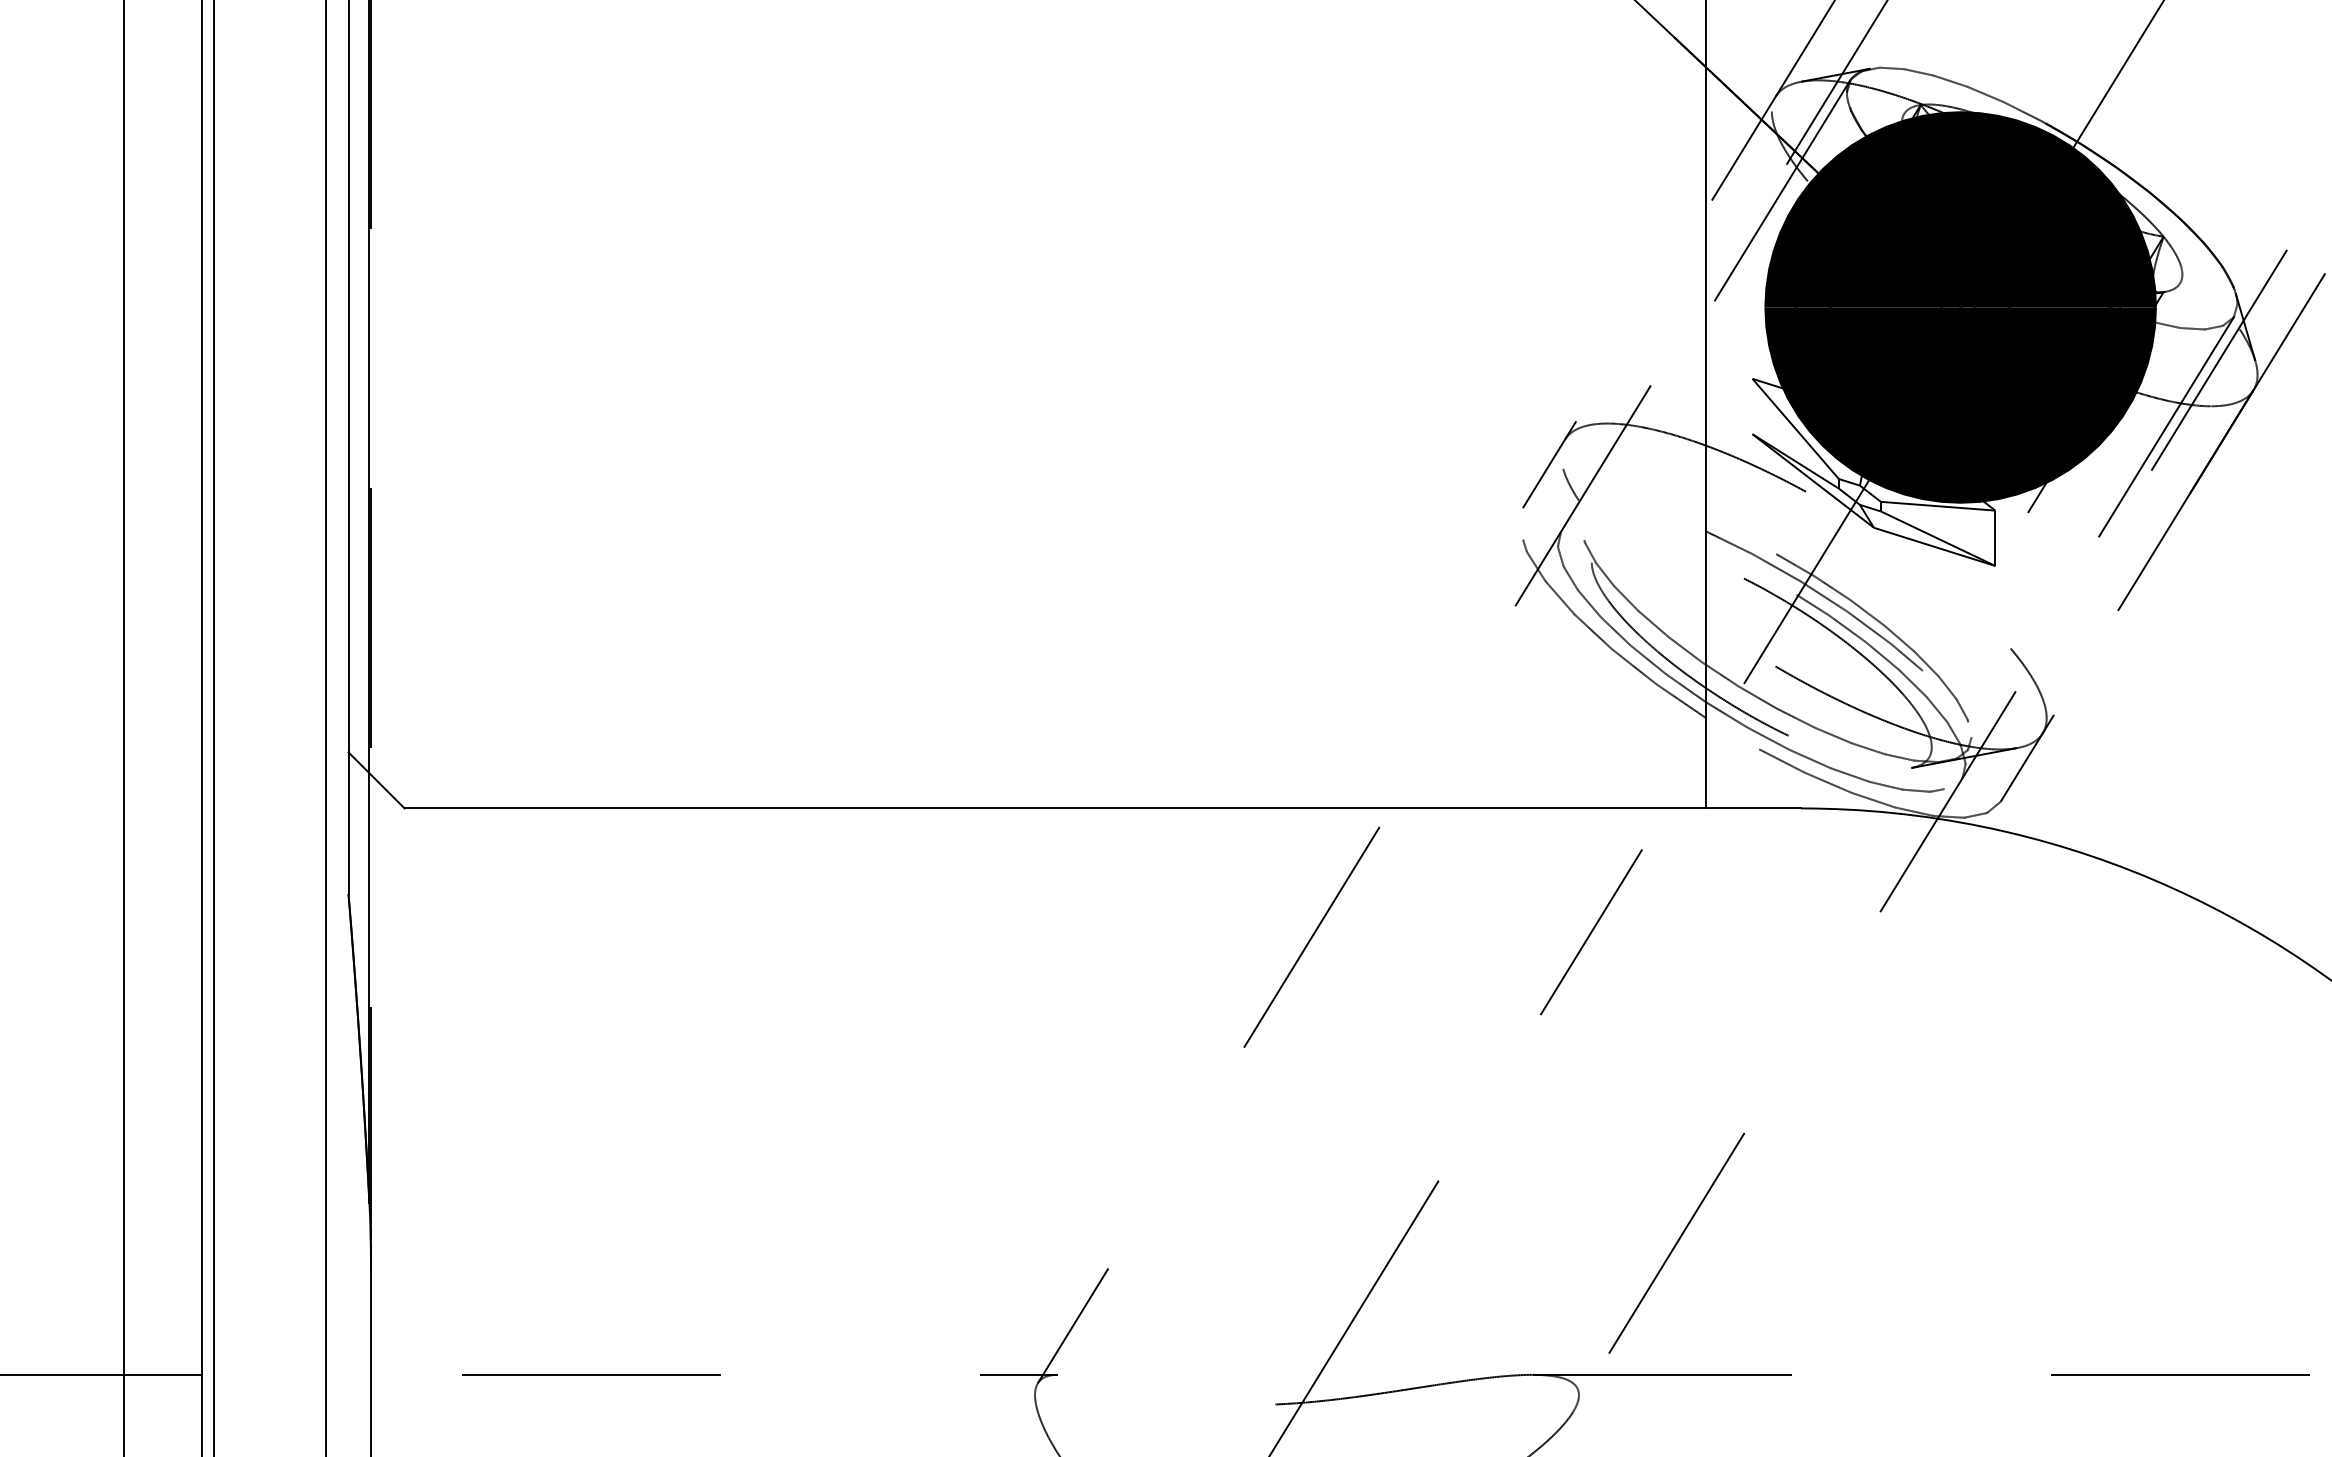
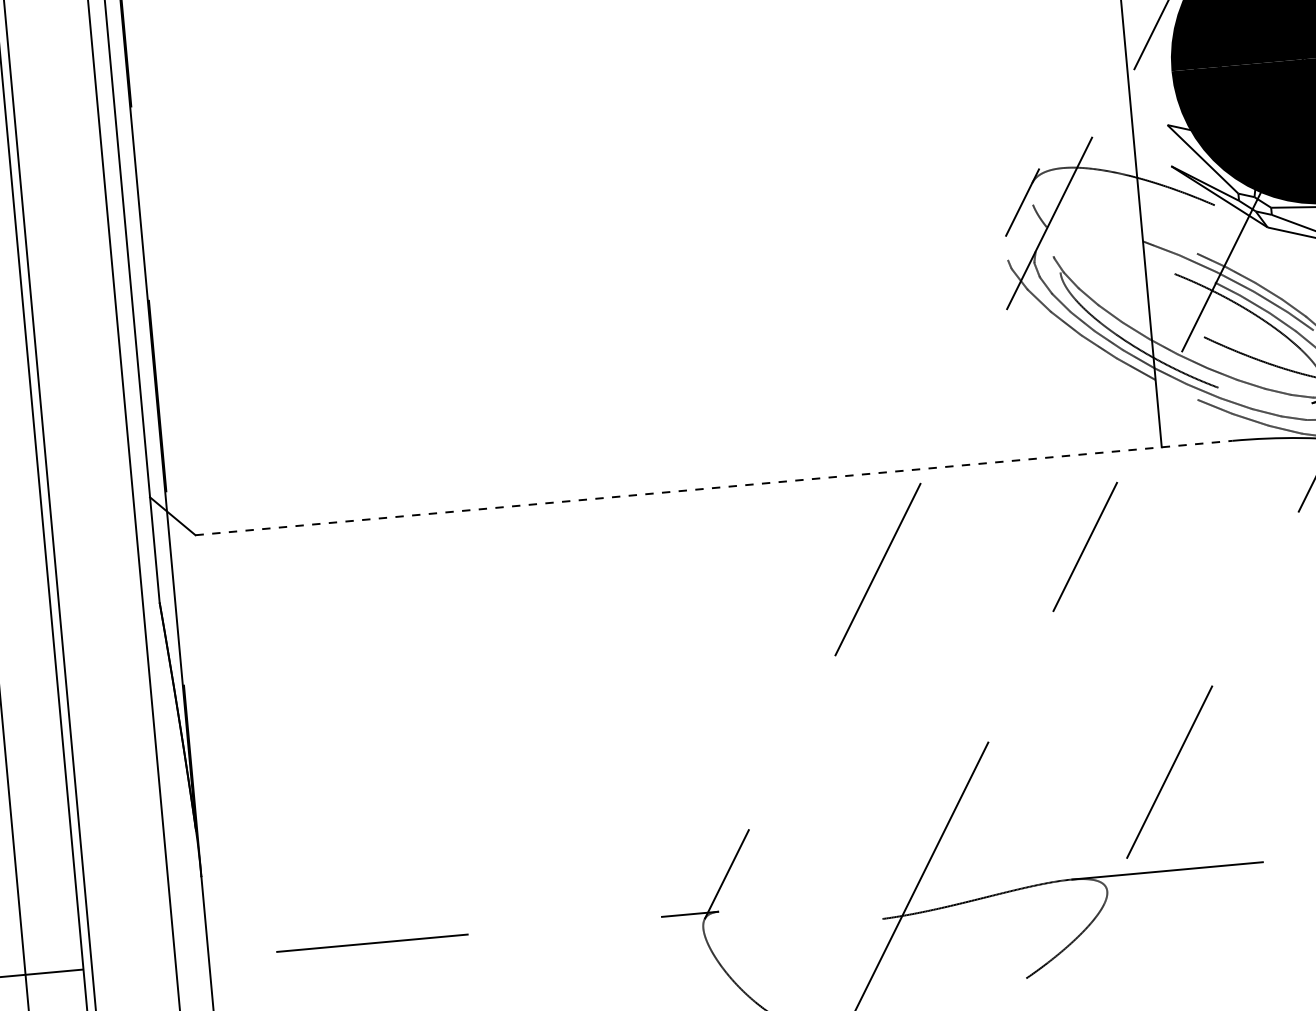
line: (1103, 808) -> (714, 488), solid -> dashed

